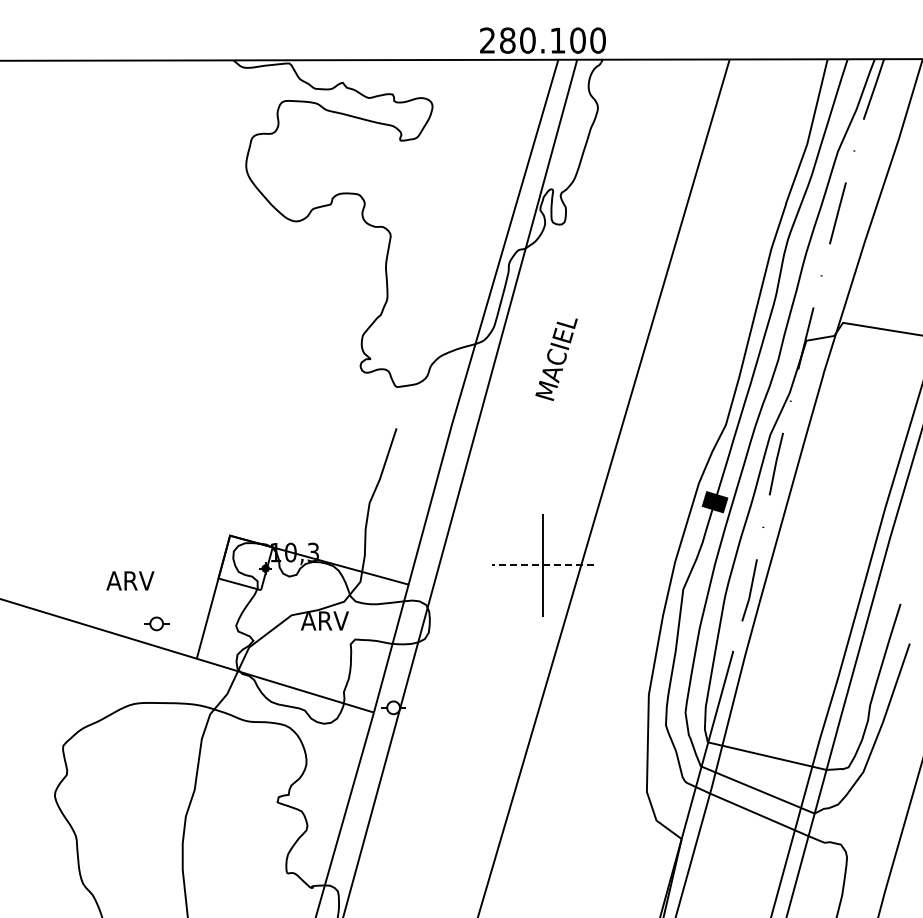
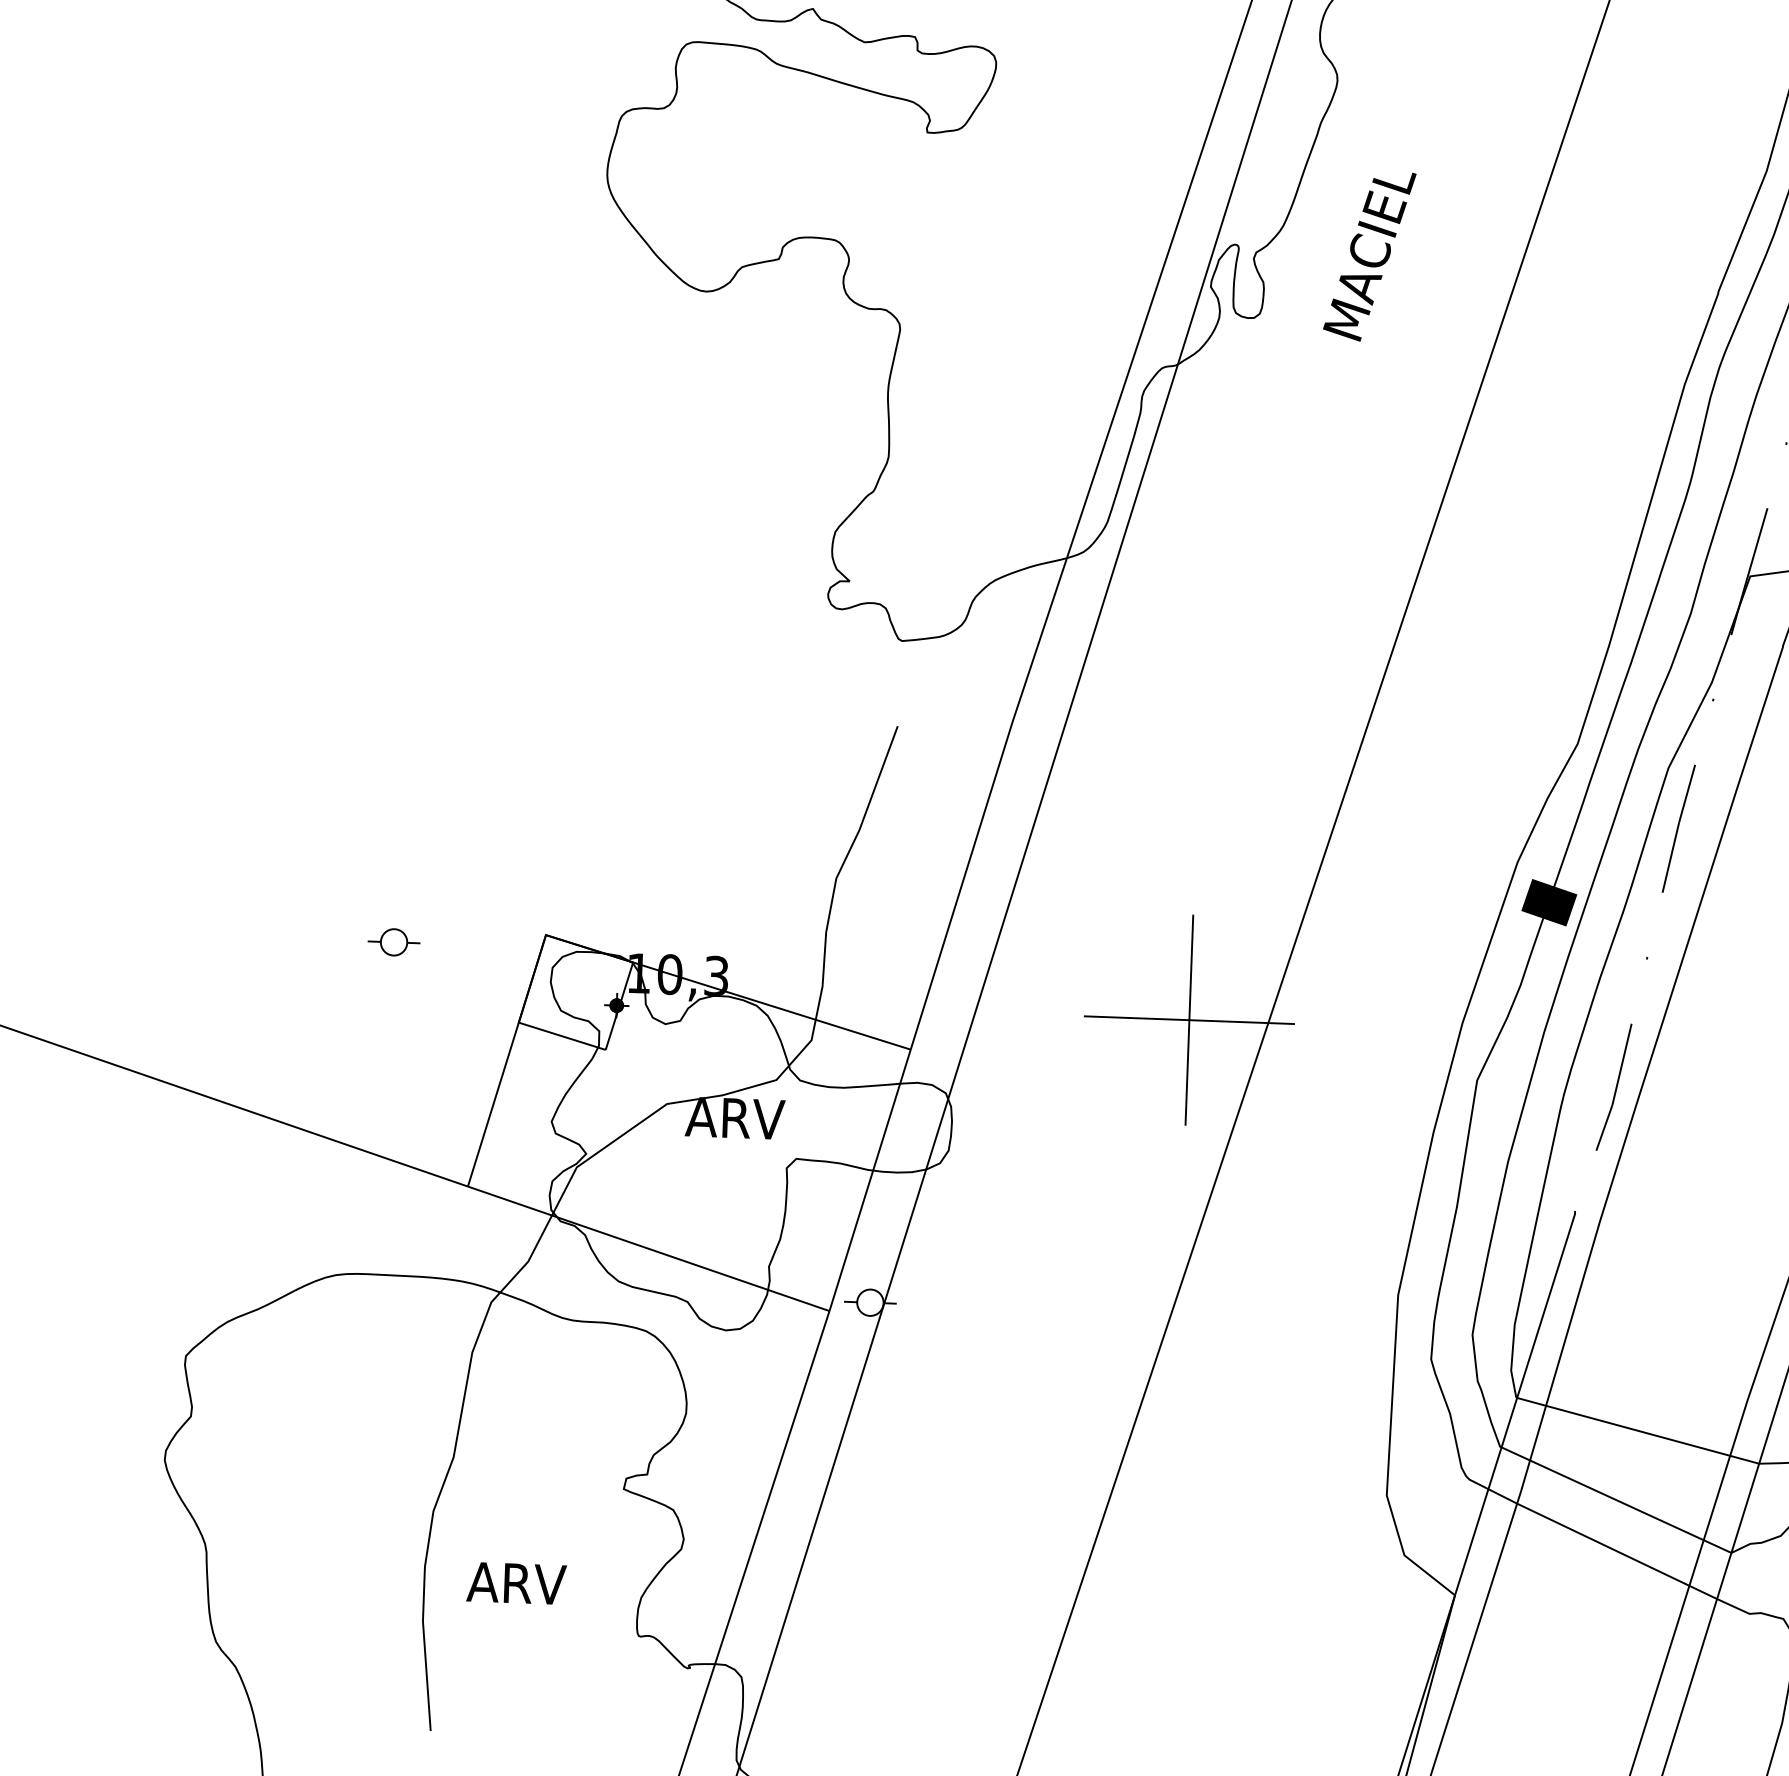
text: (556, 359) -> (1369, 256), moved
line: (542, 565) -> (1188, 1020), dashed -> solid
text: (130, 580) -> (516, 1582), moved
part: (156, 623) -> (393, 941), moved

